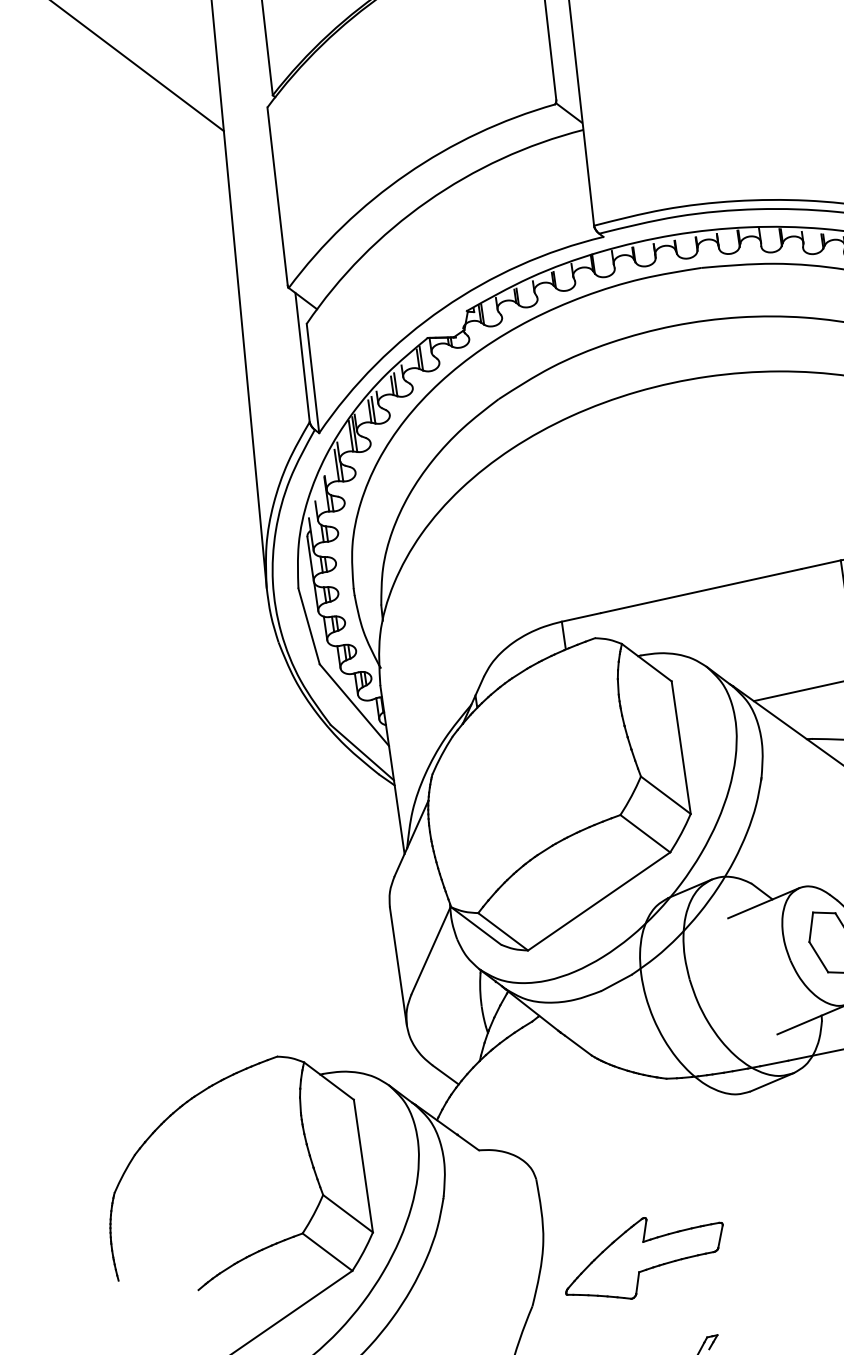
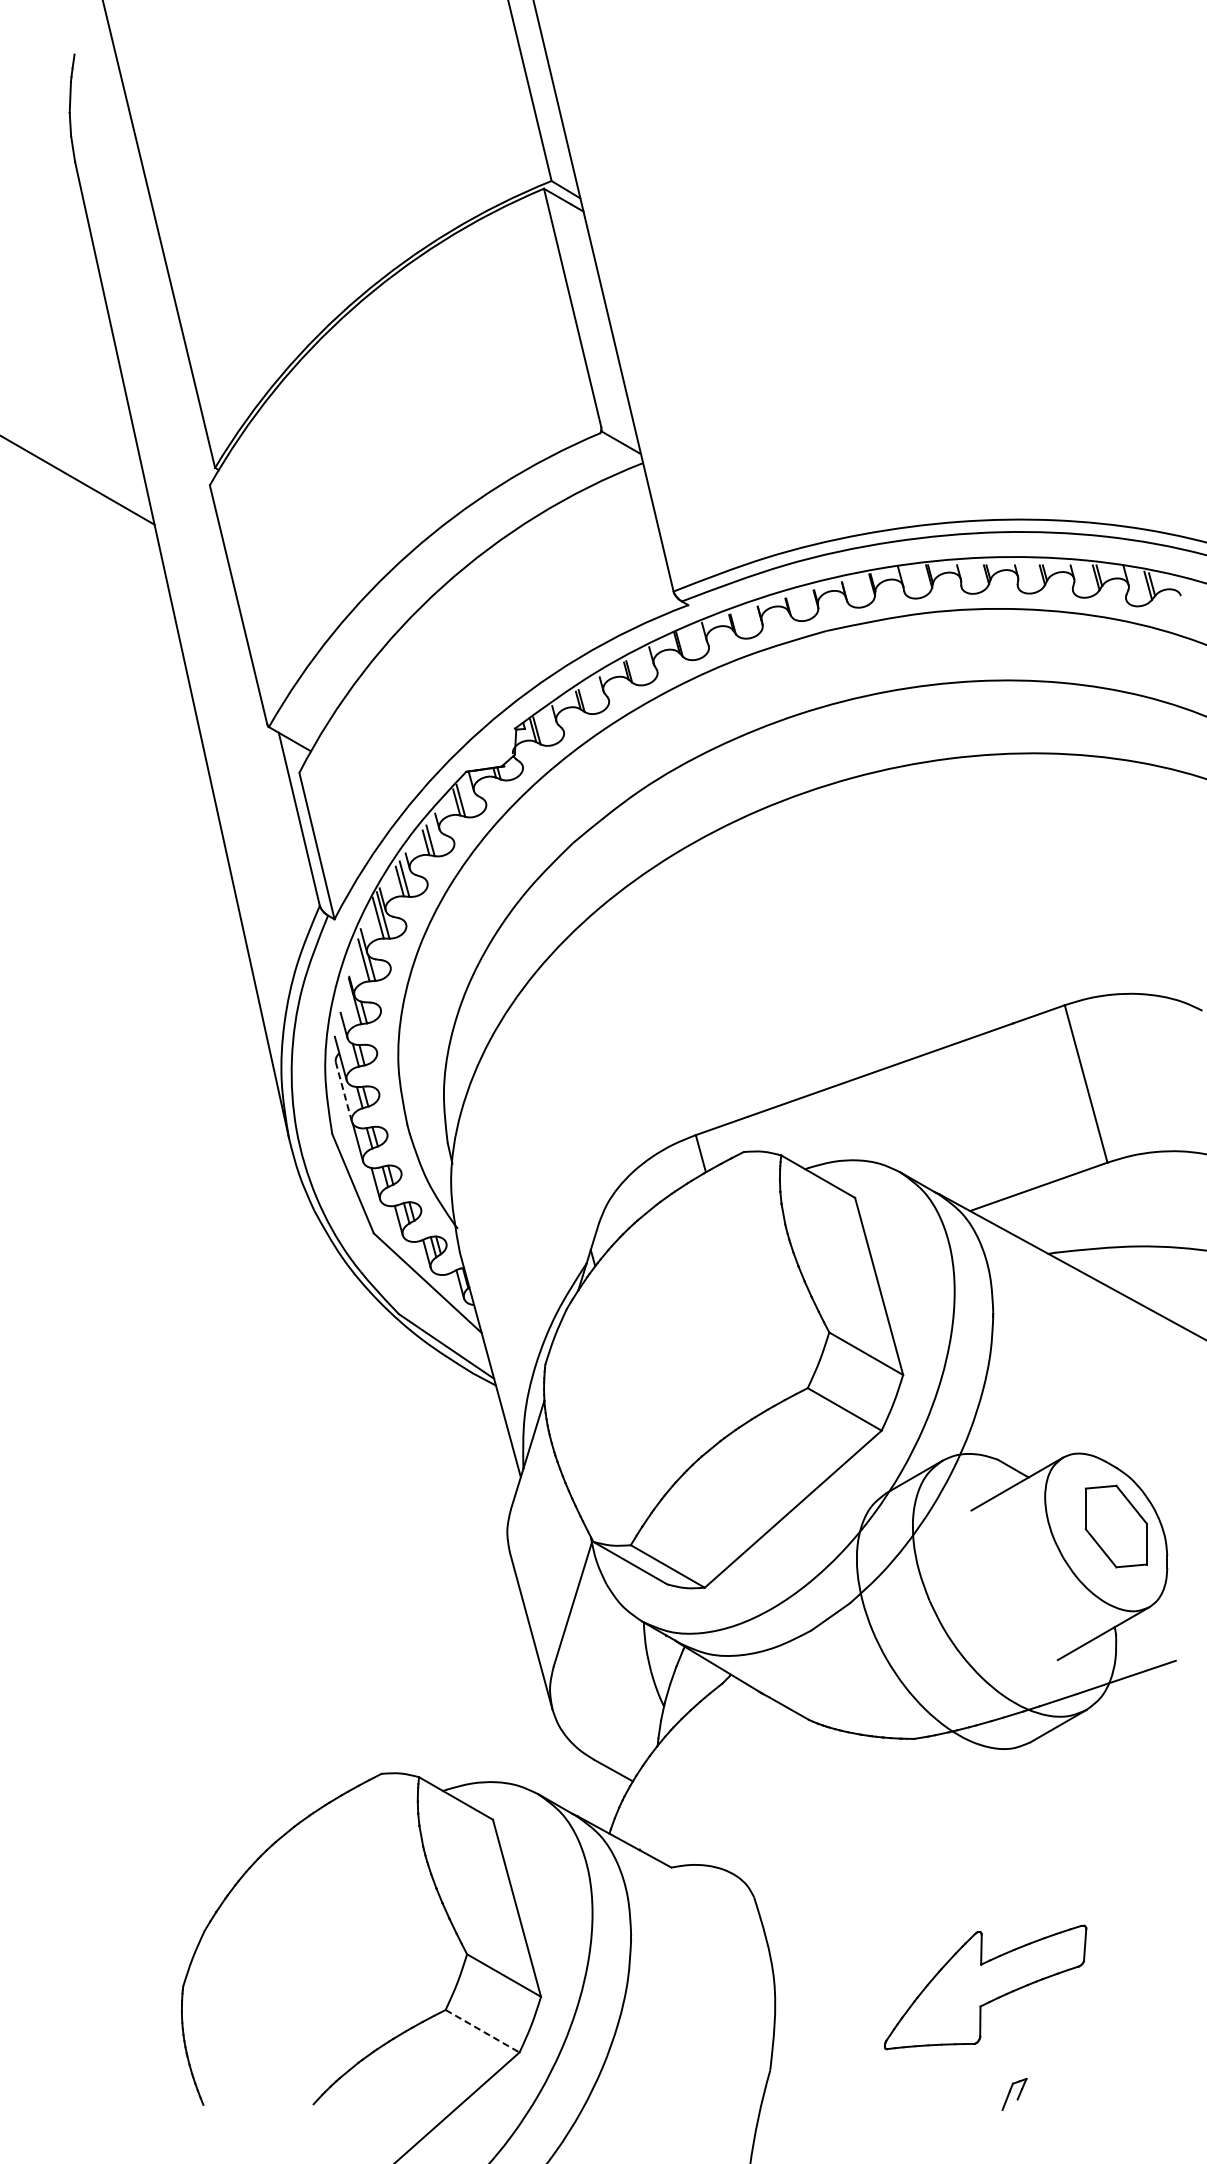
line: (310, 559) -> (343, 1092), solid -> dashed
line: (327, 1252) -> (482, 2031), solid -> dashed
part: (644, 1258) -> (985, 1987), moved

